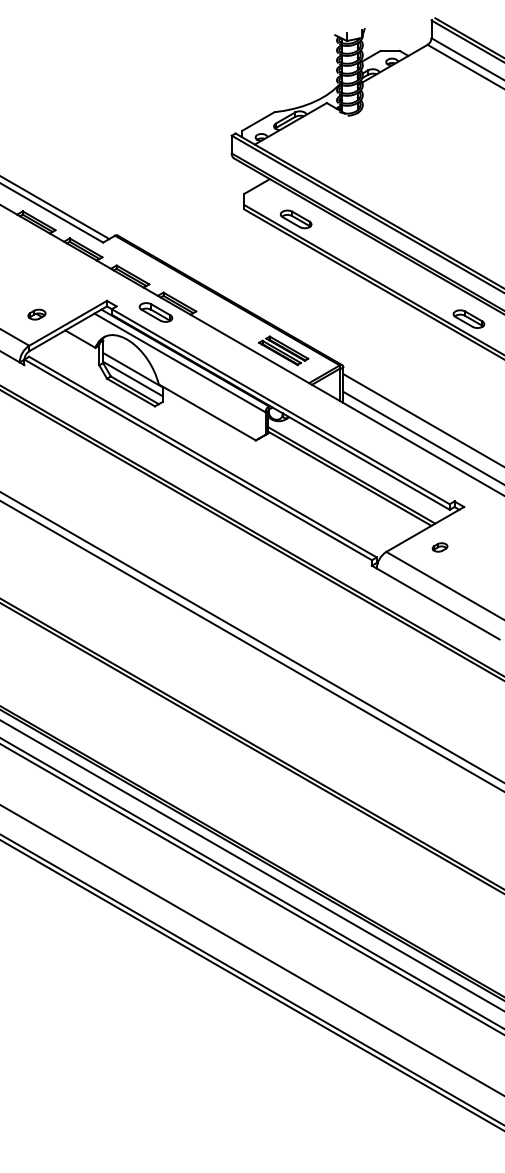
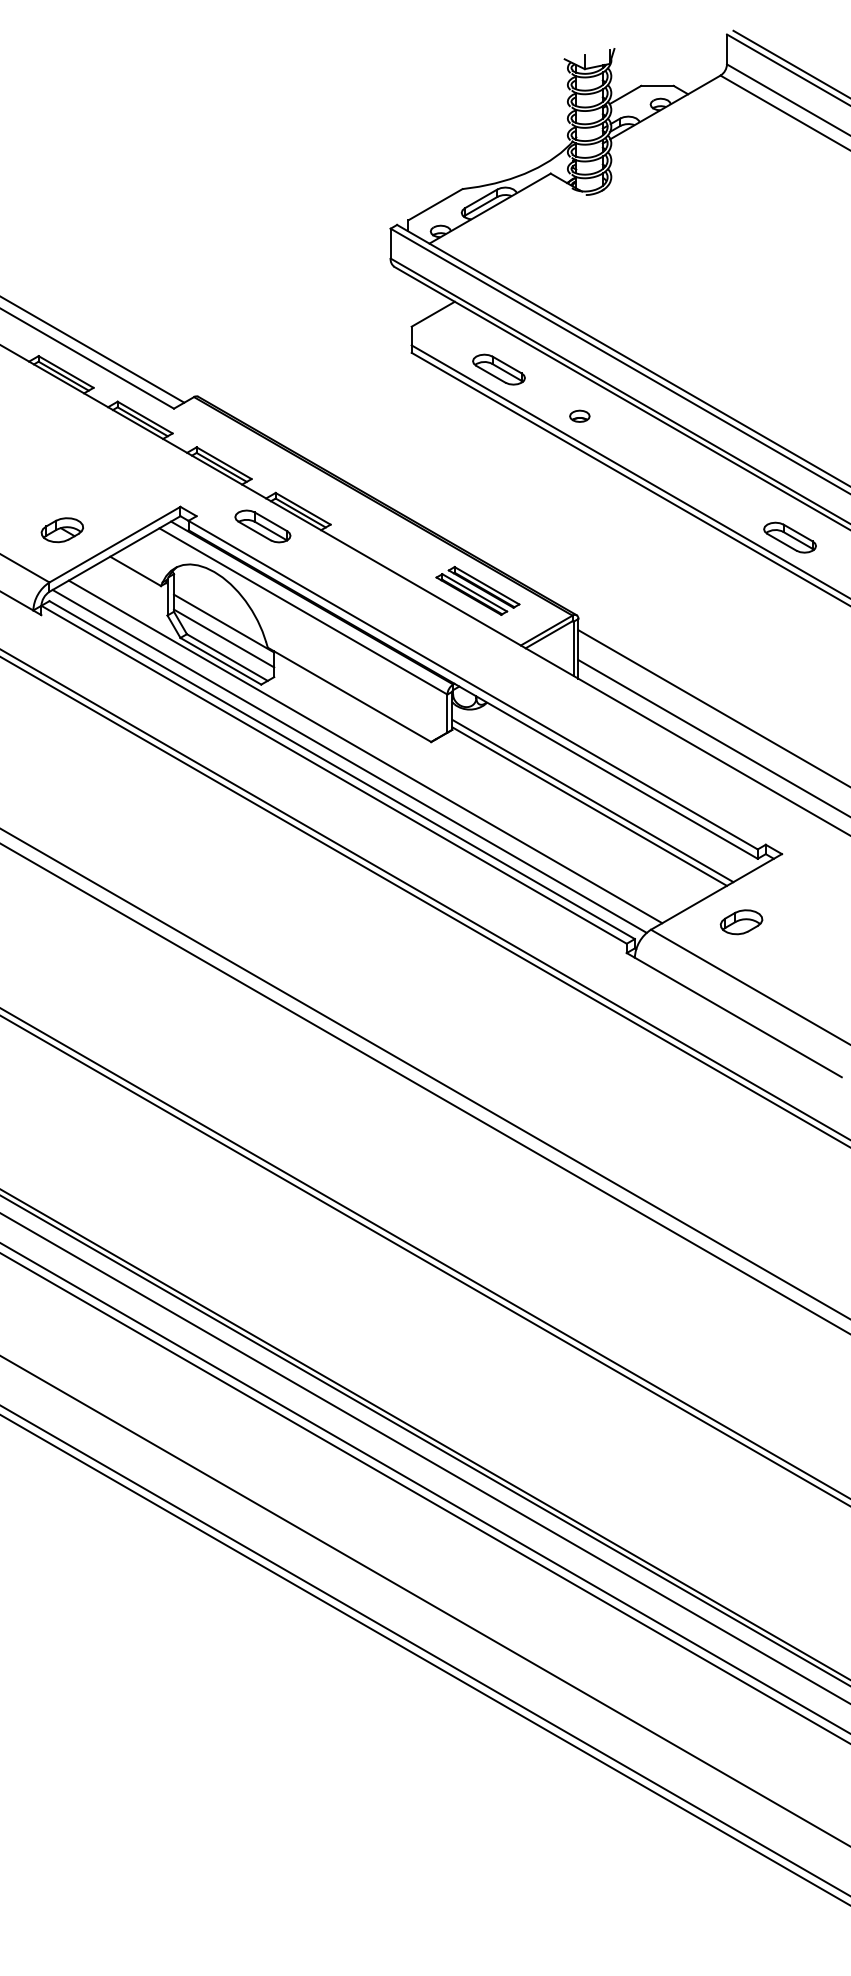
part: (343, 246) -> (578, 415), added
part: (36, 314) -> (61, 529), size x1.43
line: (216, 446) -> (364, 752), added
line: (207, 451) -> (349, 760), added
part: (439, 547) -> (740, 922), size x1.67

